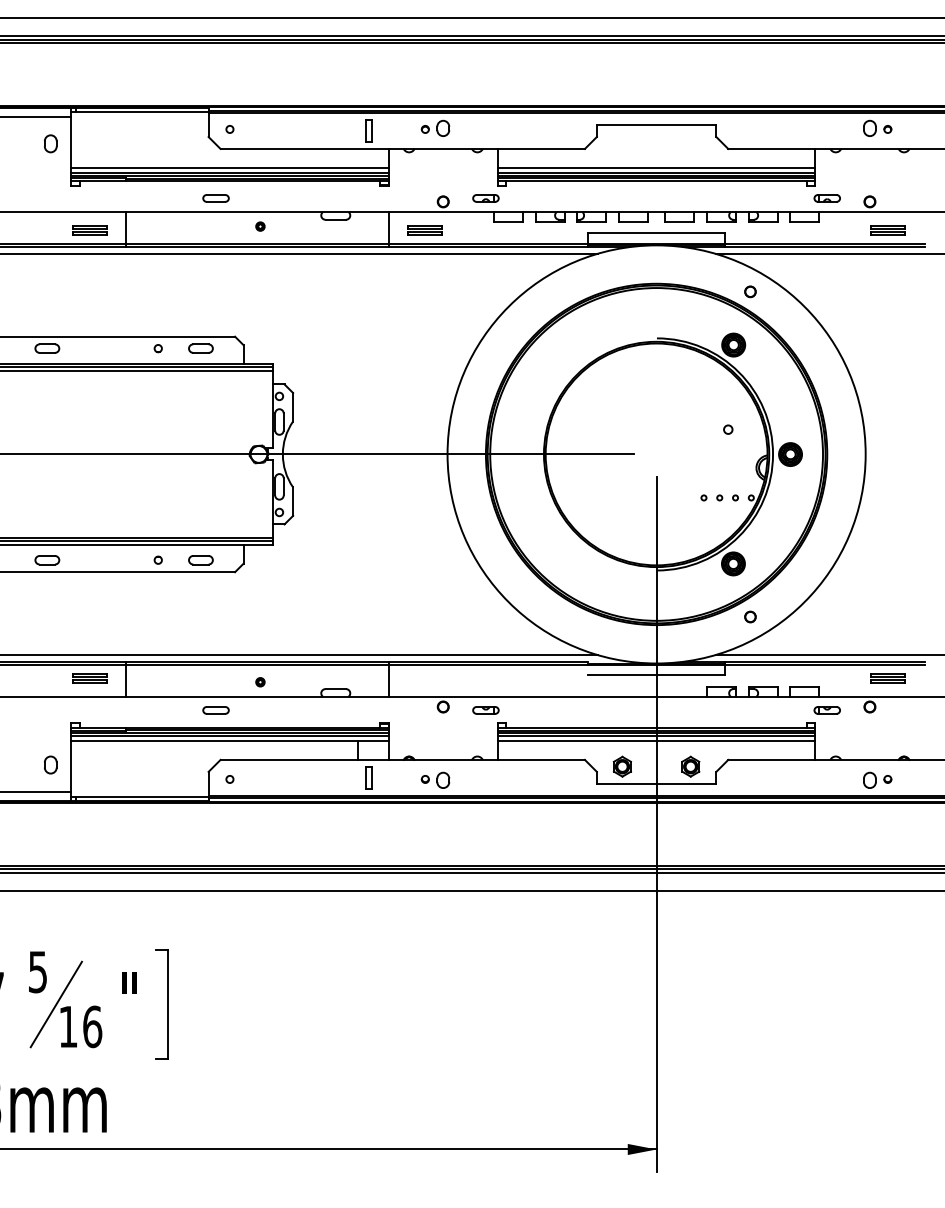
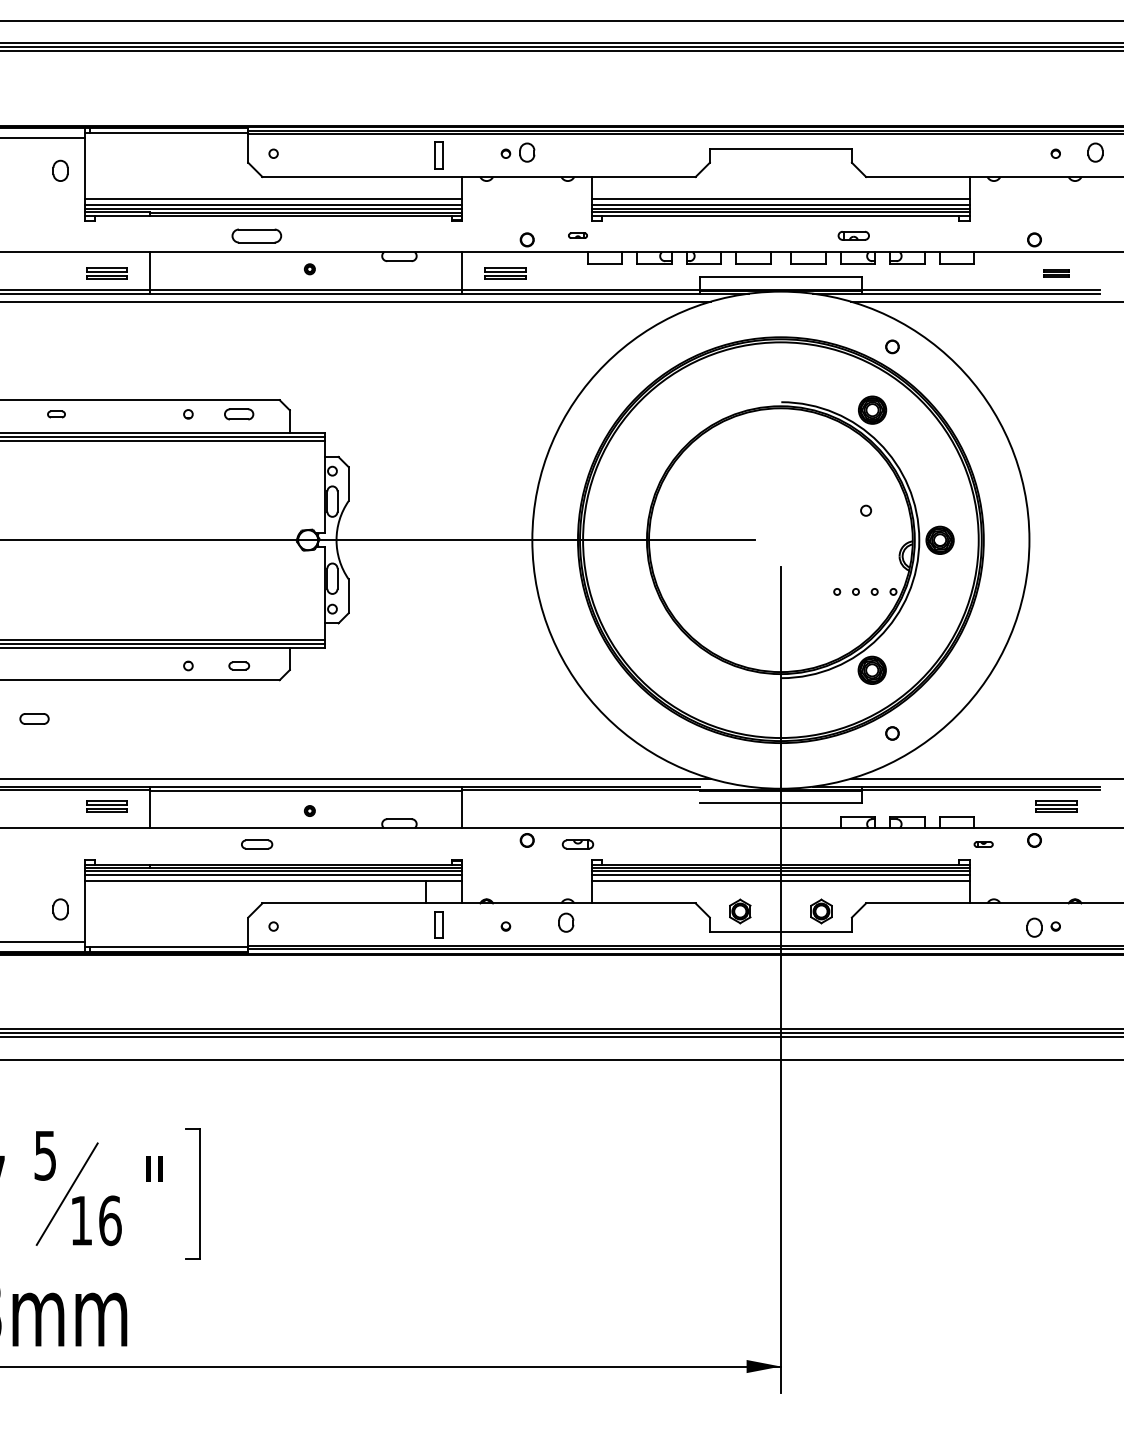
part: (869, 128) -> (1095, 152), moved
part: (216, 198) -> (257, 235), size x1.6
part: (485, 198) -> (577, 235), size x0.6
part: (827, 198) -> (853, 235), moved
part: (888, 230) -> (1056, 273), size x0.6
part: (47, 348) -> (56, 414), size x0.6
part: (47, 559) -> (34, 718), moved
part: (201, 559) -> (239, 665), size x0.7
part: (827, 710) -> (983, 844), size x0.6
part: (443, 780) -> (566, 922), moved

